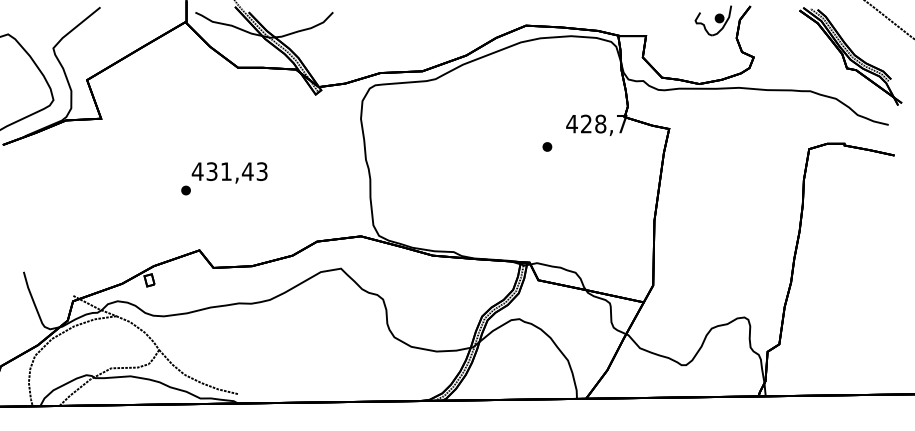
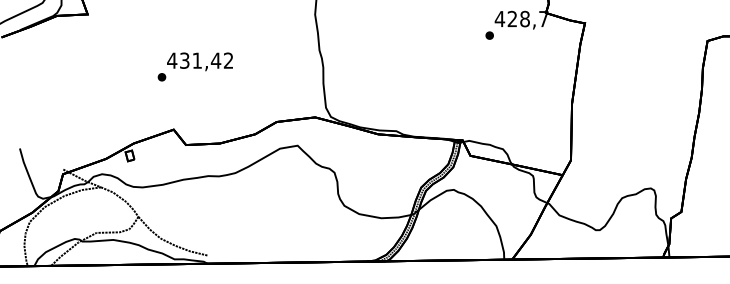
part: (547, 146) -> (489, 35), moved
text: (261, 171) -> (228, 60), 431,43 -> 431,42

